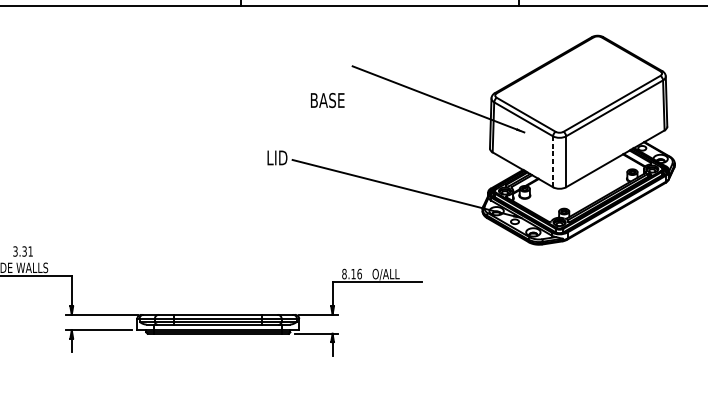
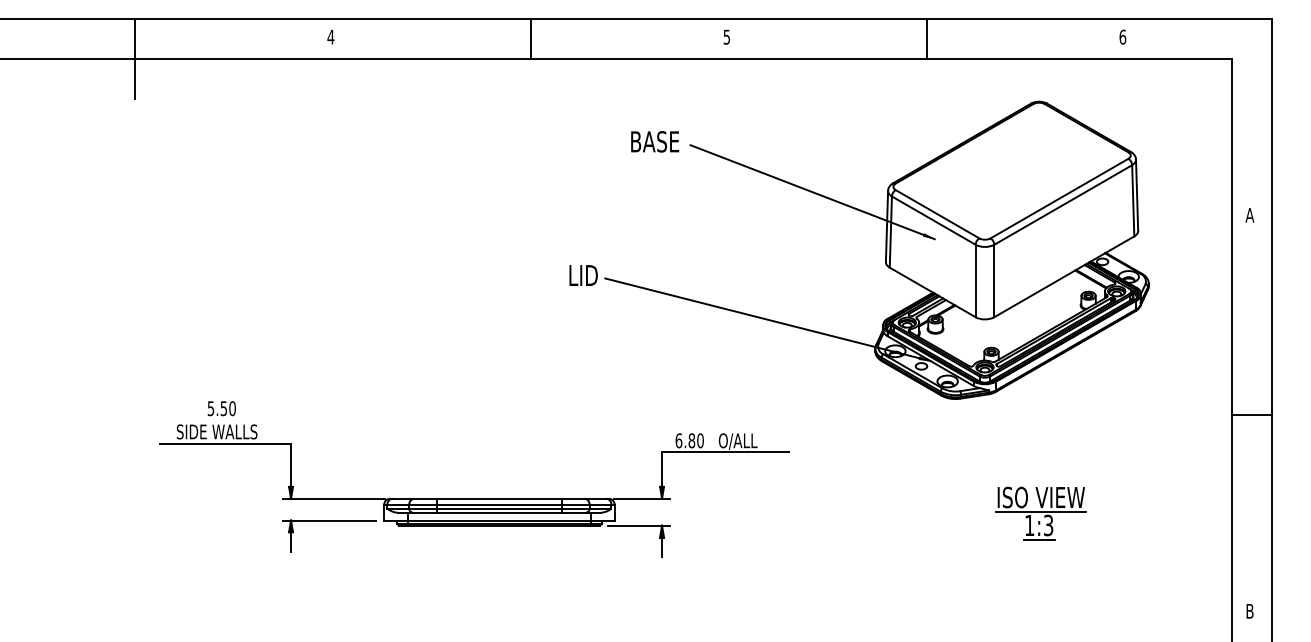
text: (327, 100) -> (655, 141), moved
line: (552, 161) -> (975, 280), dashed -> solid
text: (22, 251) -> (221, 408), 3.31 -> 5.50
text: (351, 273) -> (689, 440), 8.16 -> 6.80
part: (598, 325) -> (1040, 513), added

